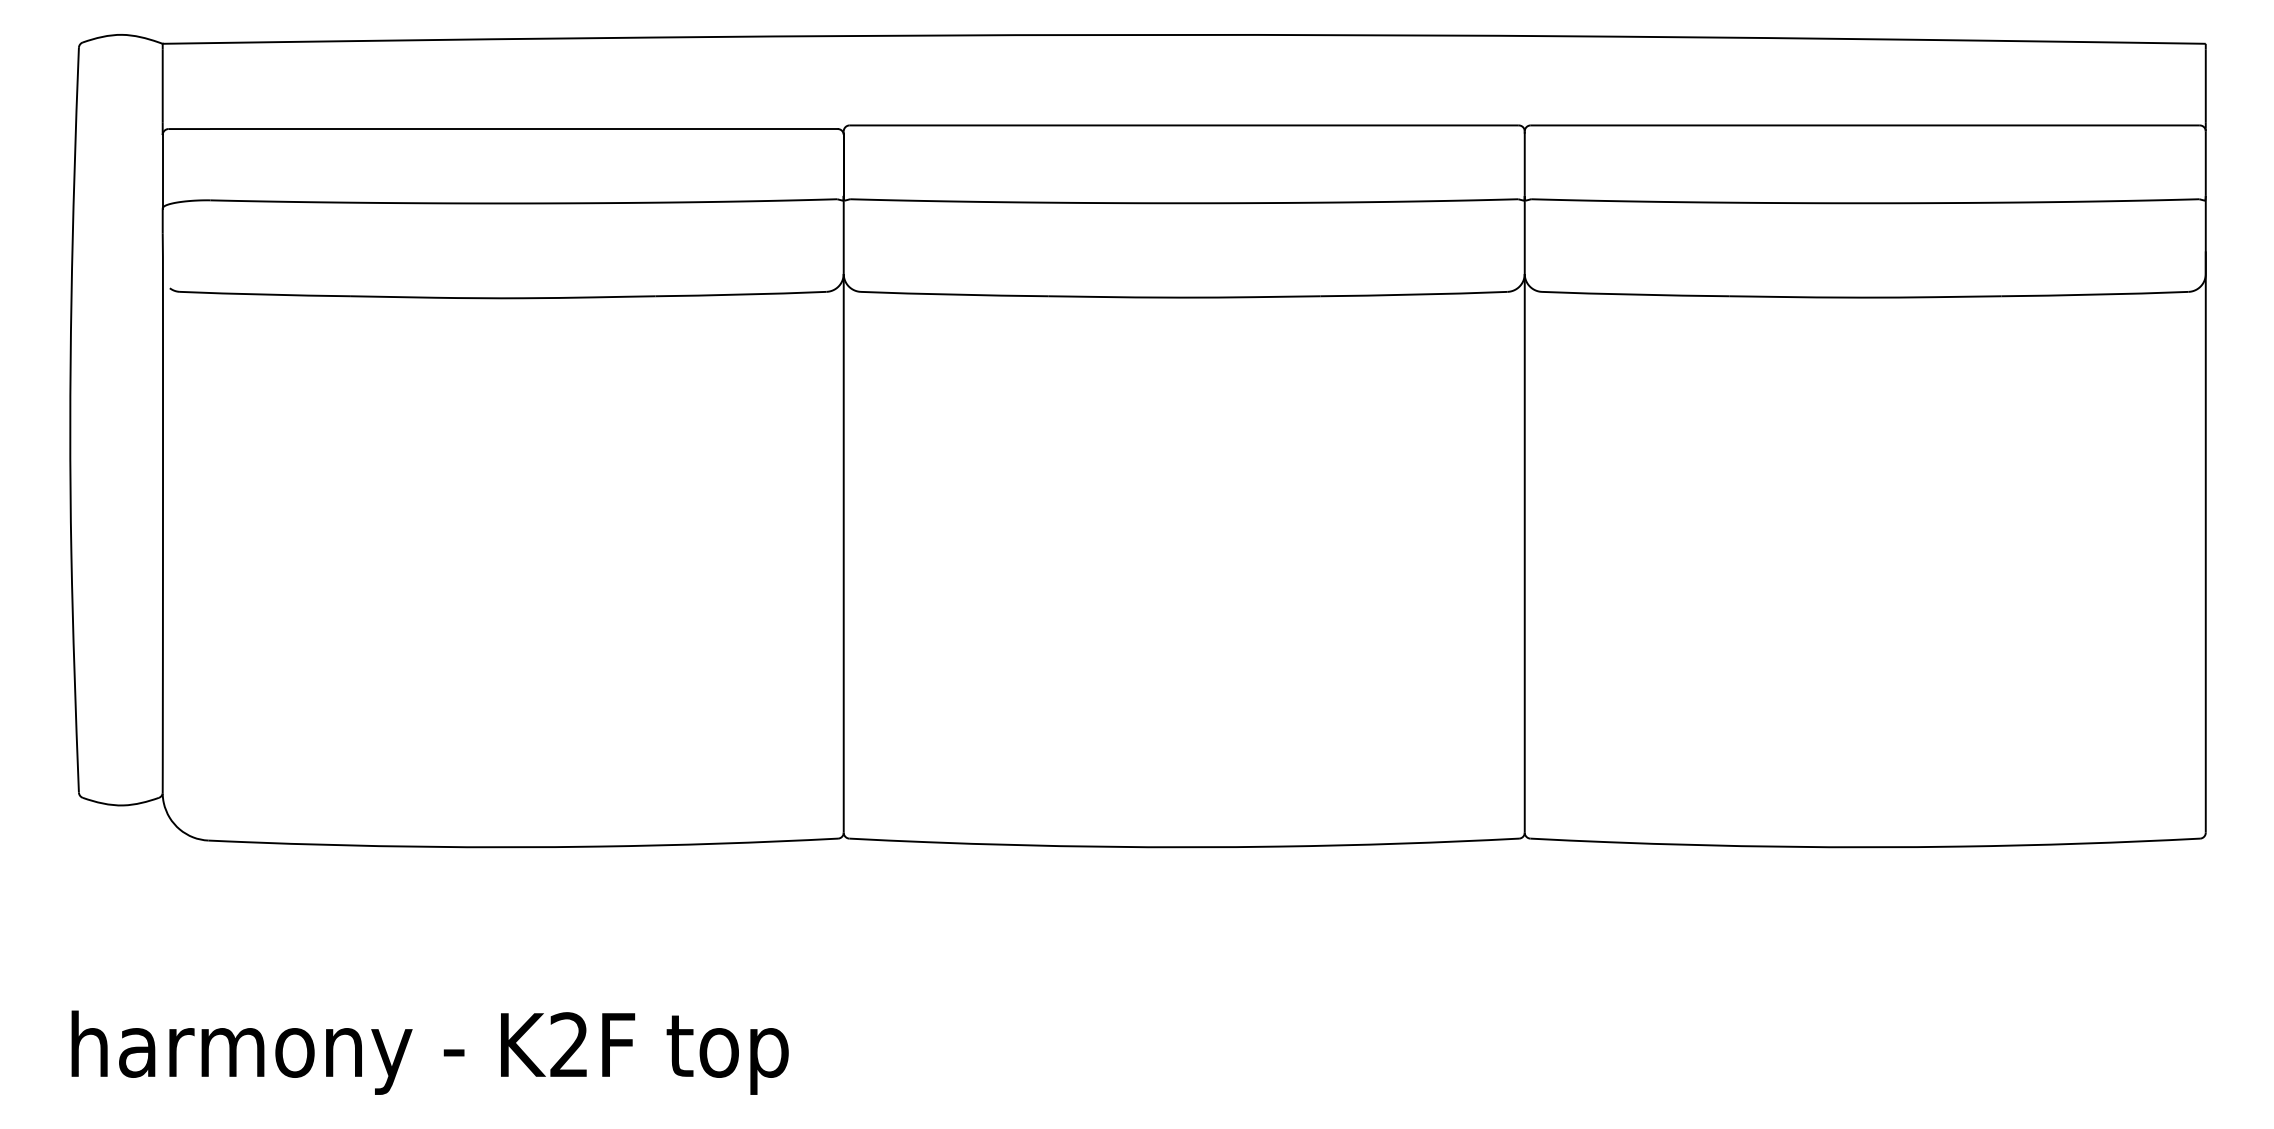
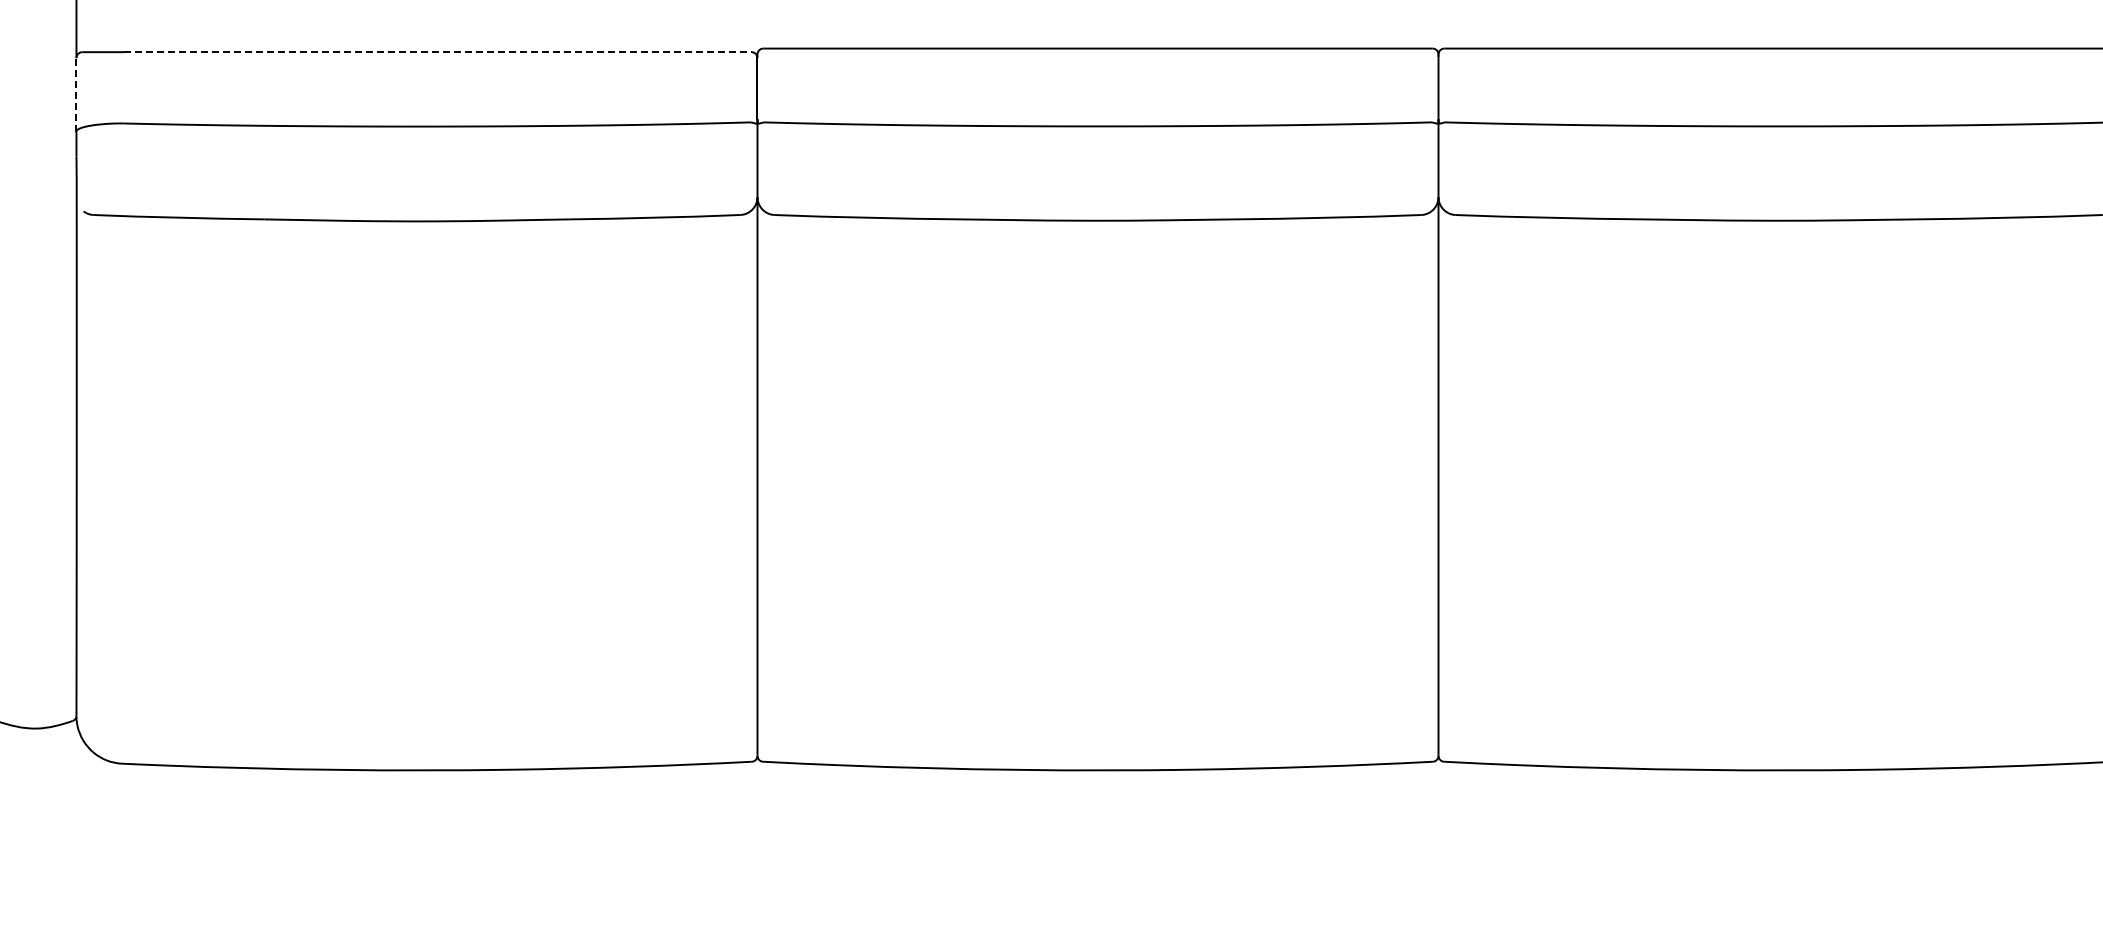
line: (524, 129) -> (438, 52), solid -> dashed
line: (162, 171) -> (76, 94), solid -> dashed

